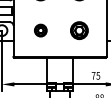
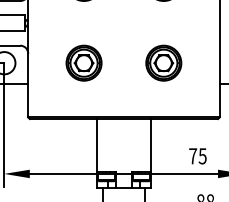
part: (40, 30) -> (83, 62), size x1.43

